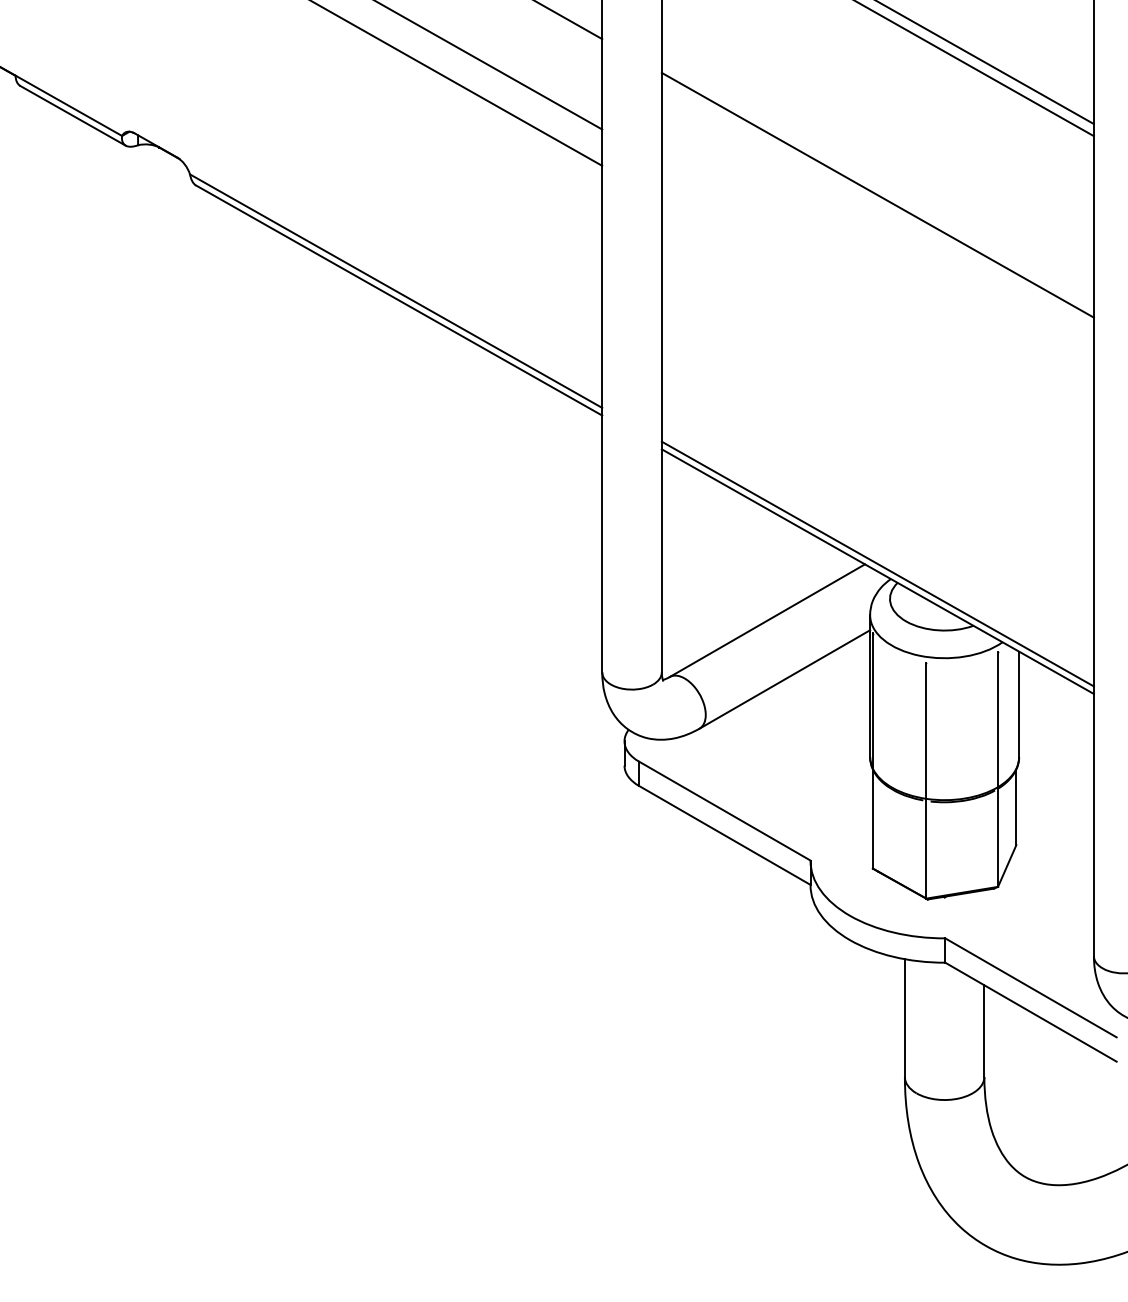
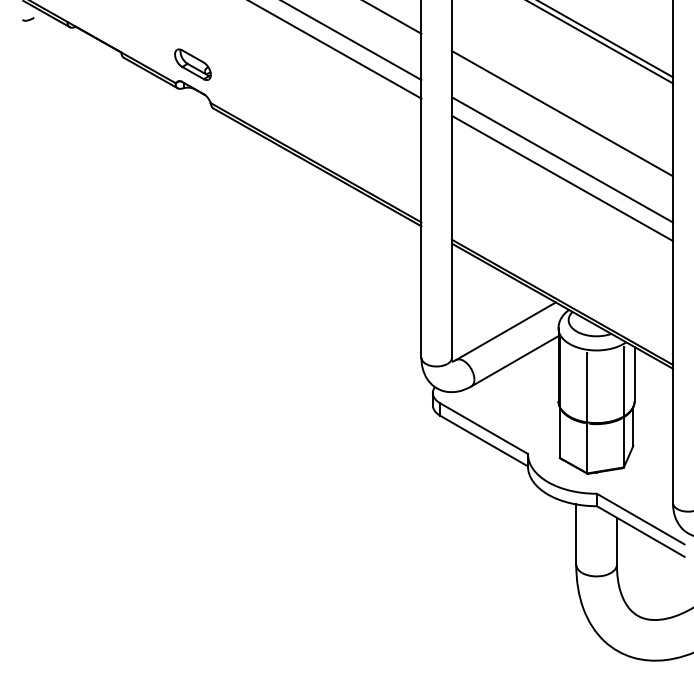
part: (154, 99) -> (192, 64), added
line: (876, 284) -> (561, 159), added
line: (876, 322) -> (561, 178), added

